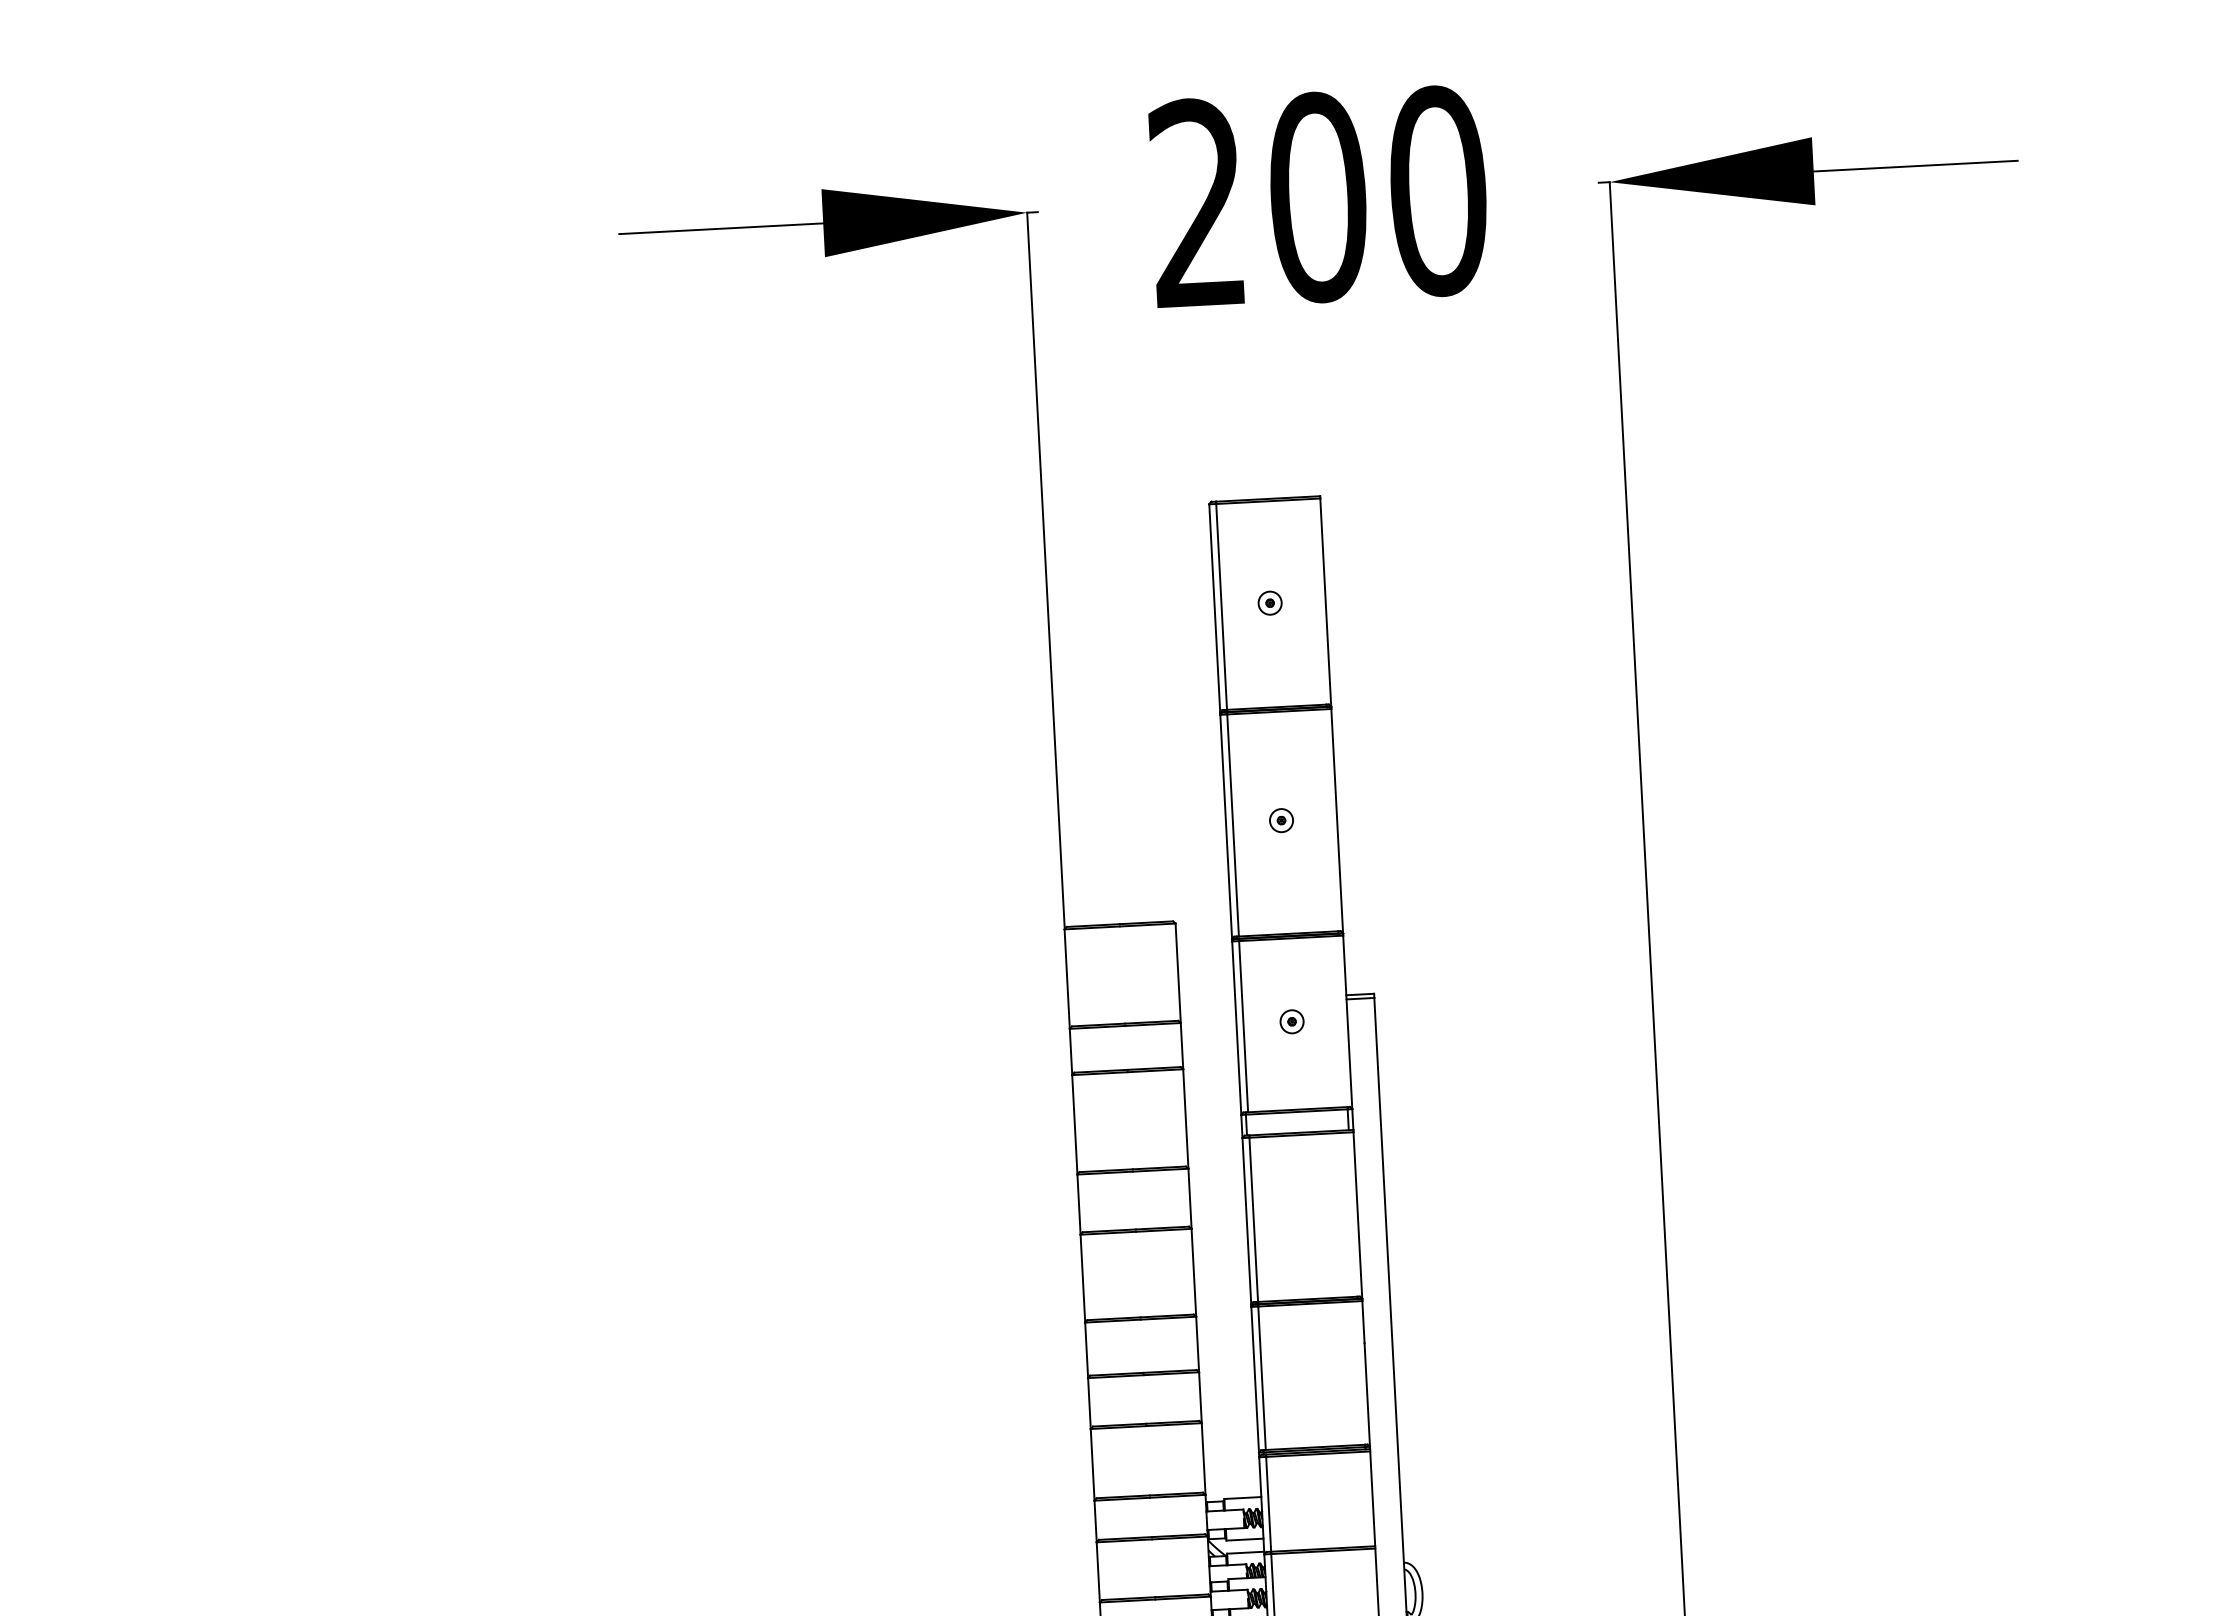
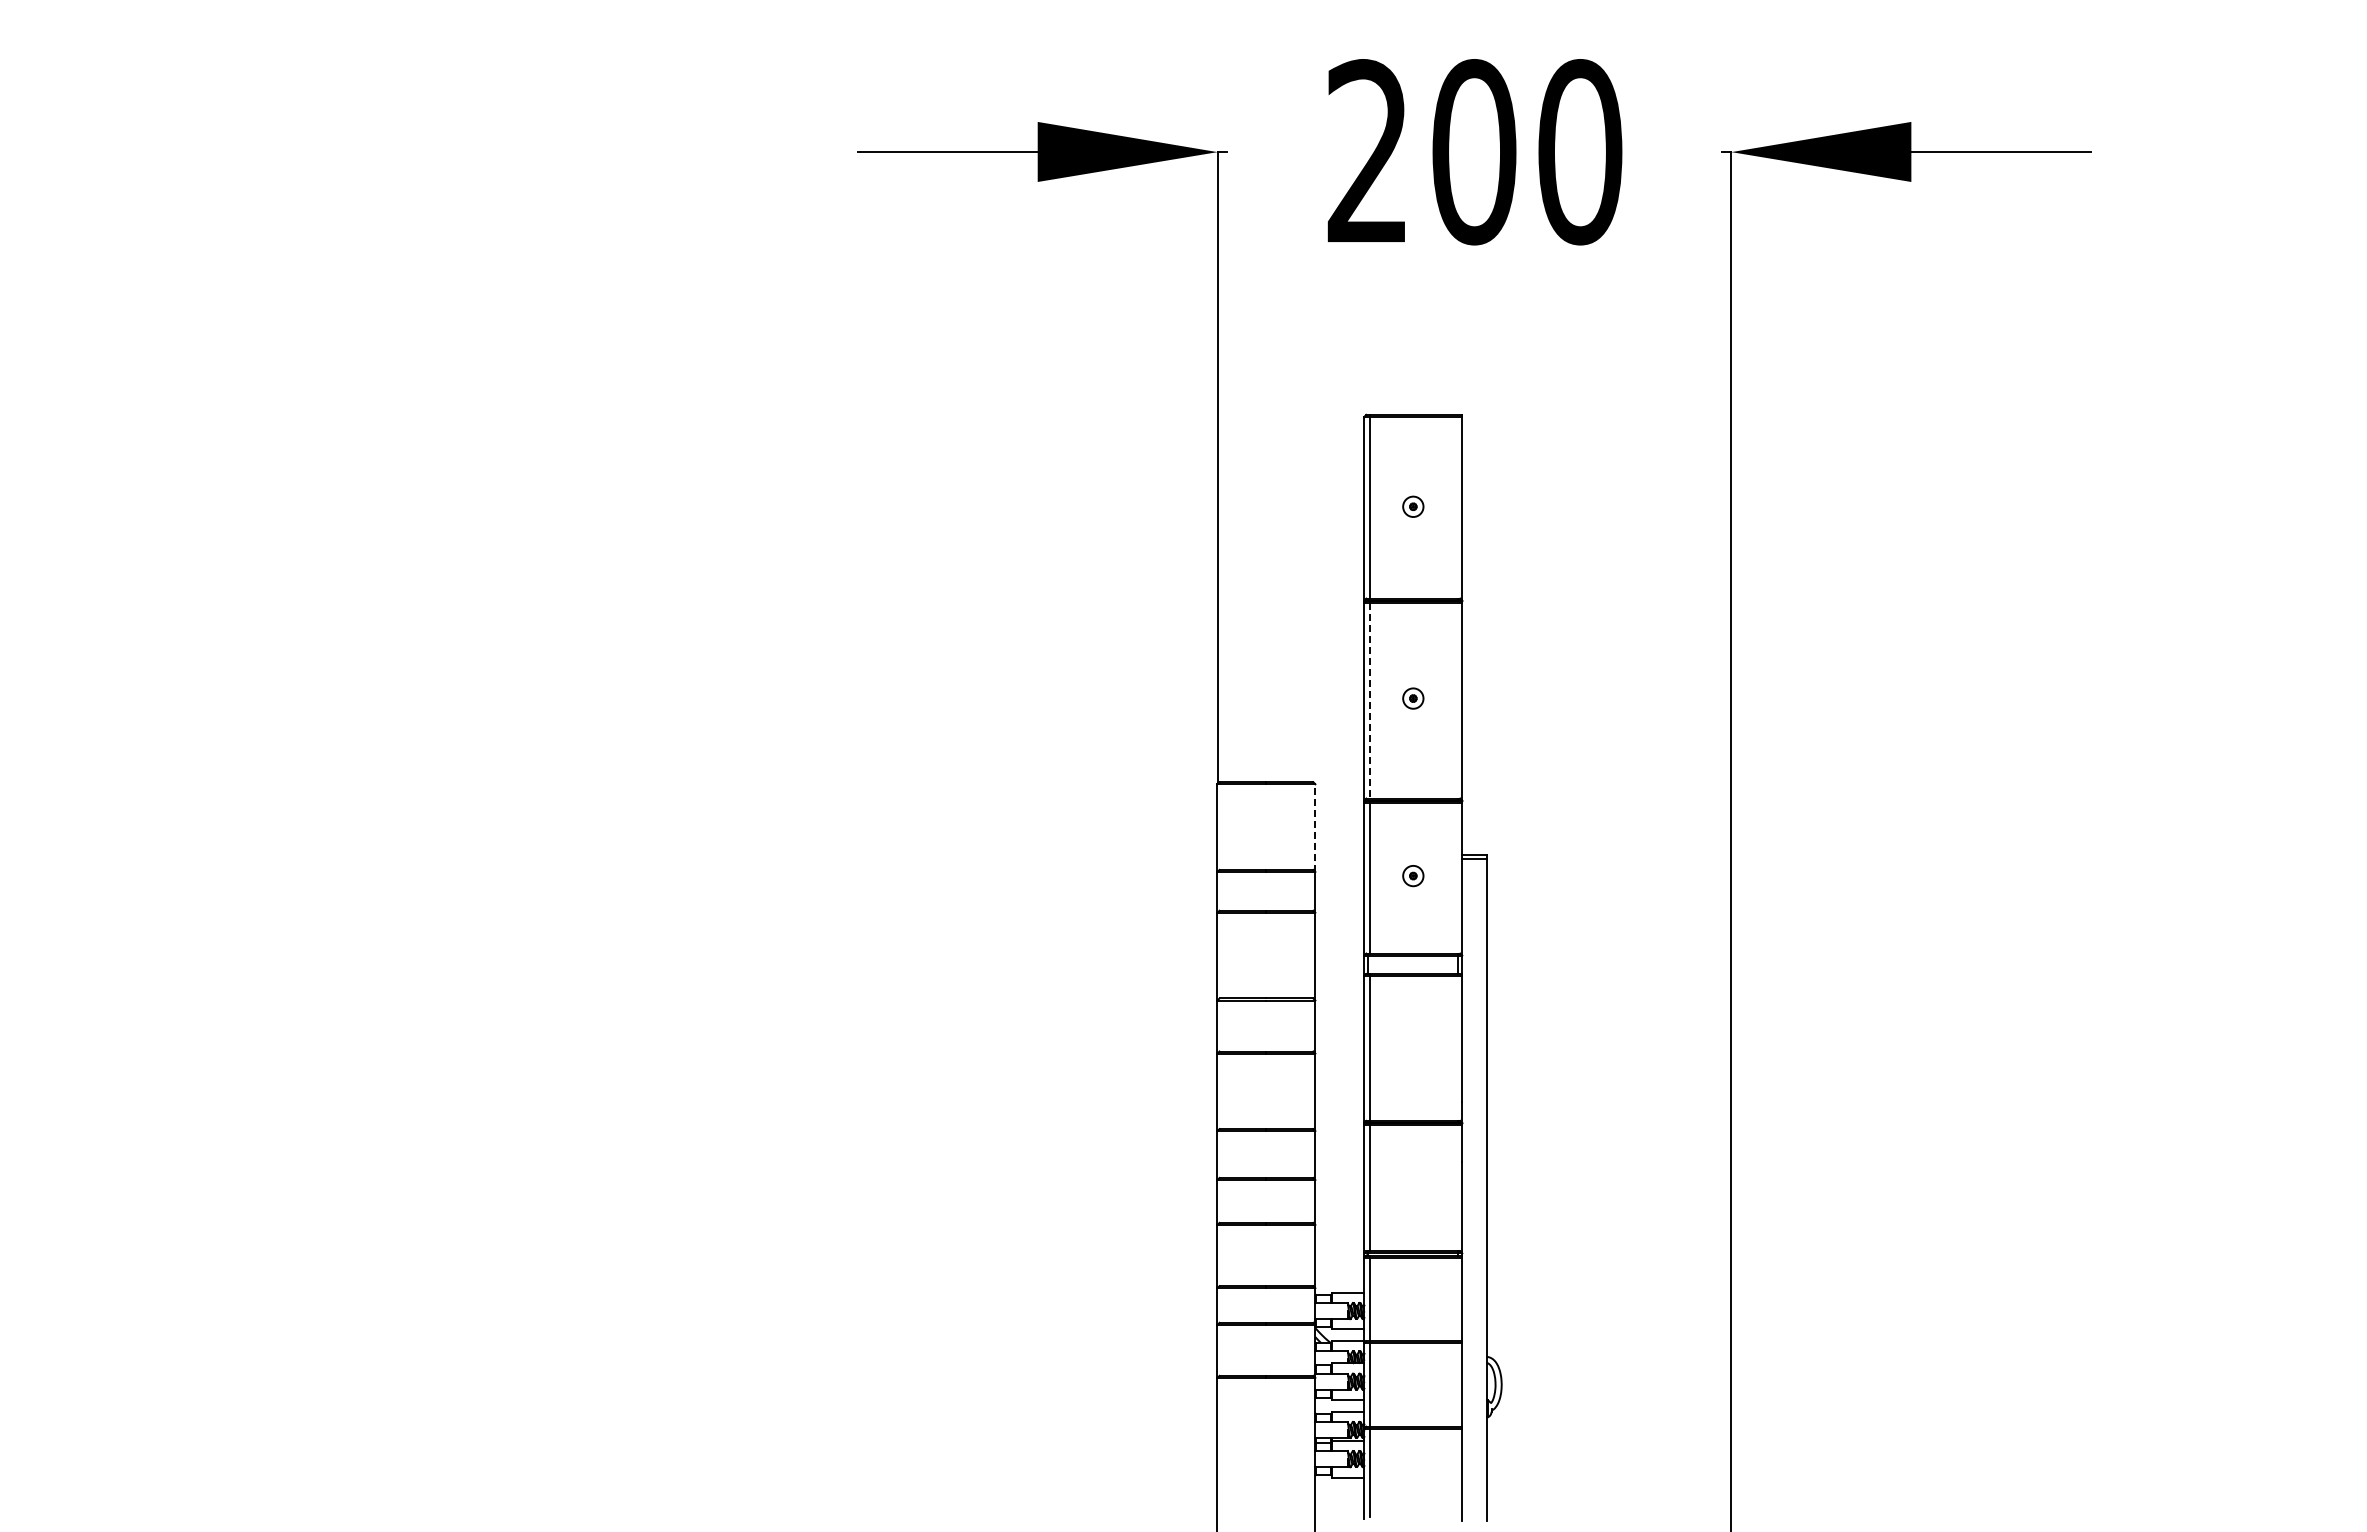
line: (1233, 825) -> (1370, 700), solid -> dashed
line: (1178, 973) -> (1315, 828), solid -> dashed

